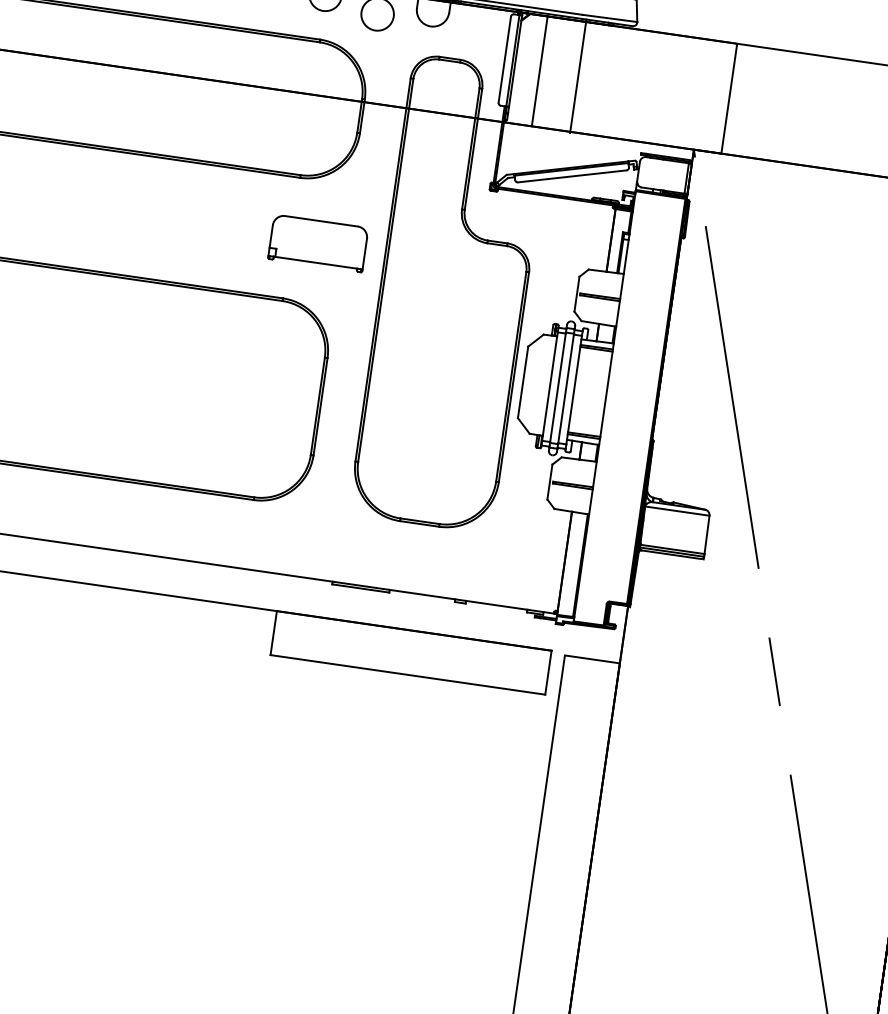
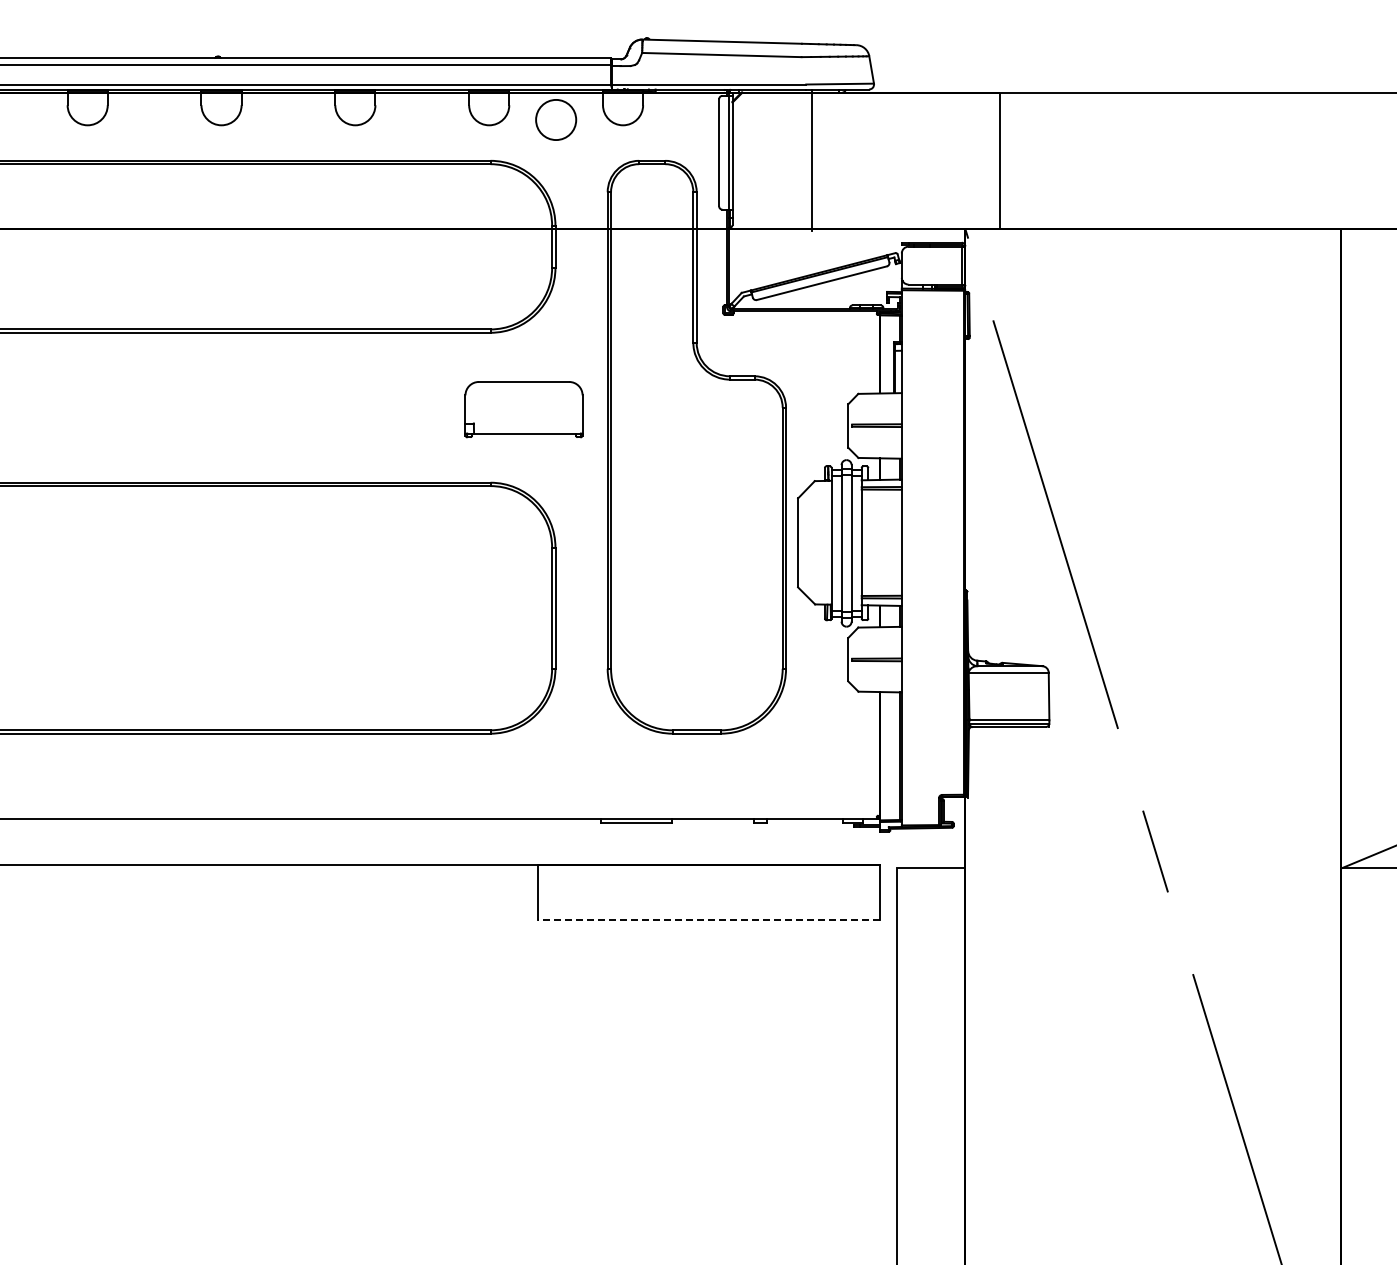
line: (539, 71) -> (763, 160), removed
line: (408, 674) -> (709, 919), solid -> dashed

